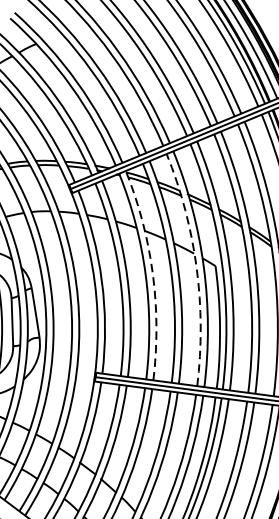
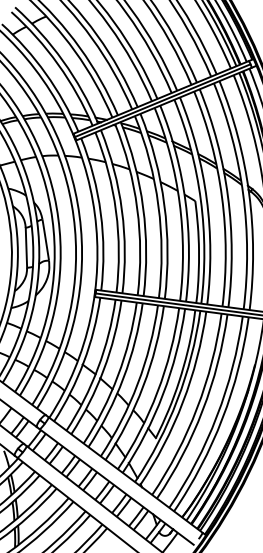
arc: (196, 267) -> (179, 202), dashed -> solid
arc: (153, 273) -> (143, 207), dashed -> solid

